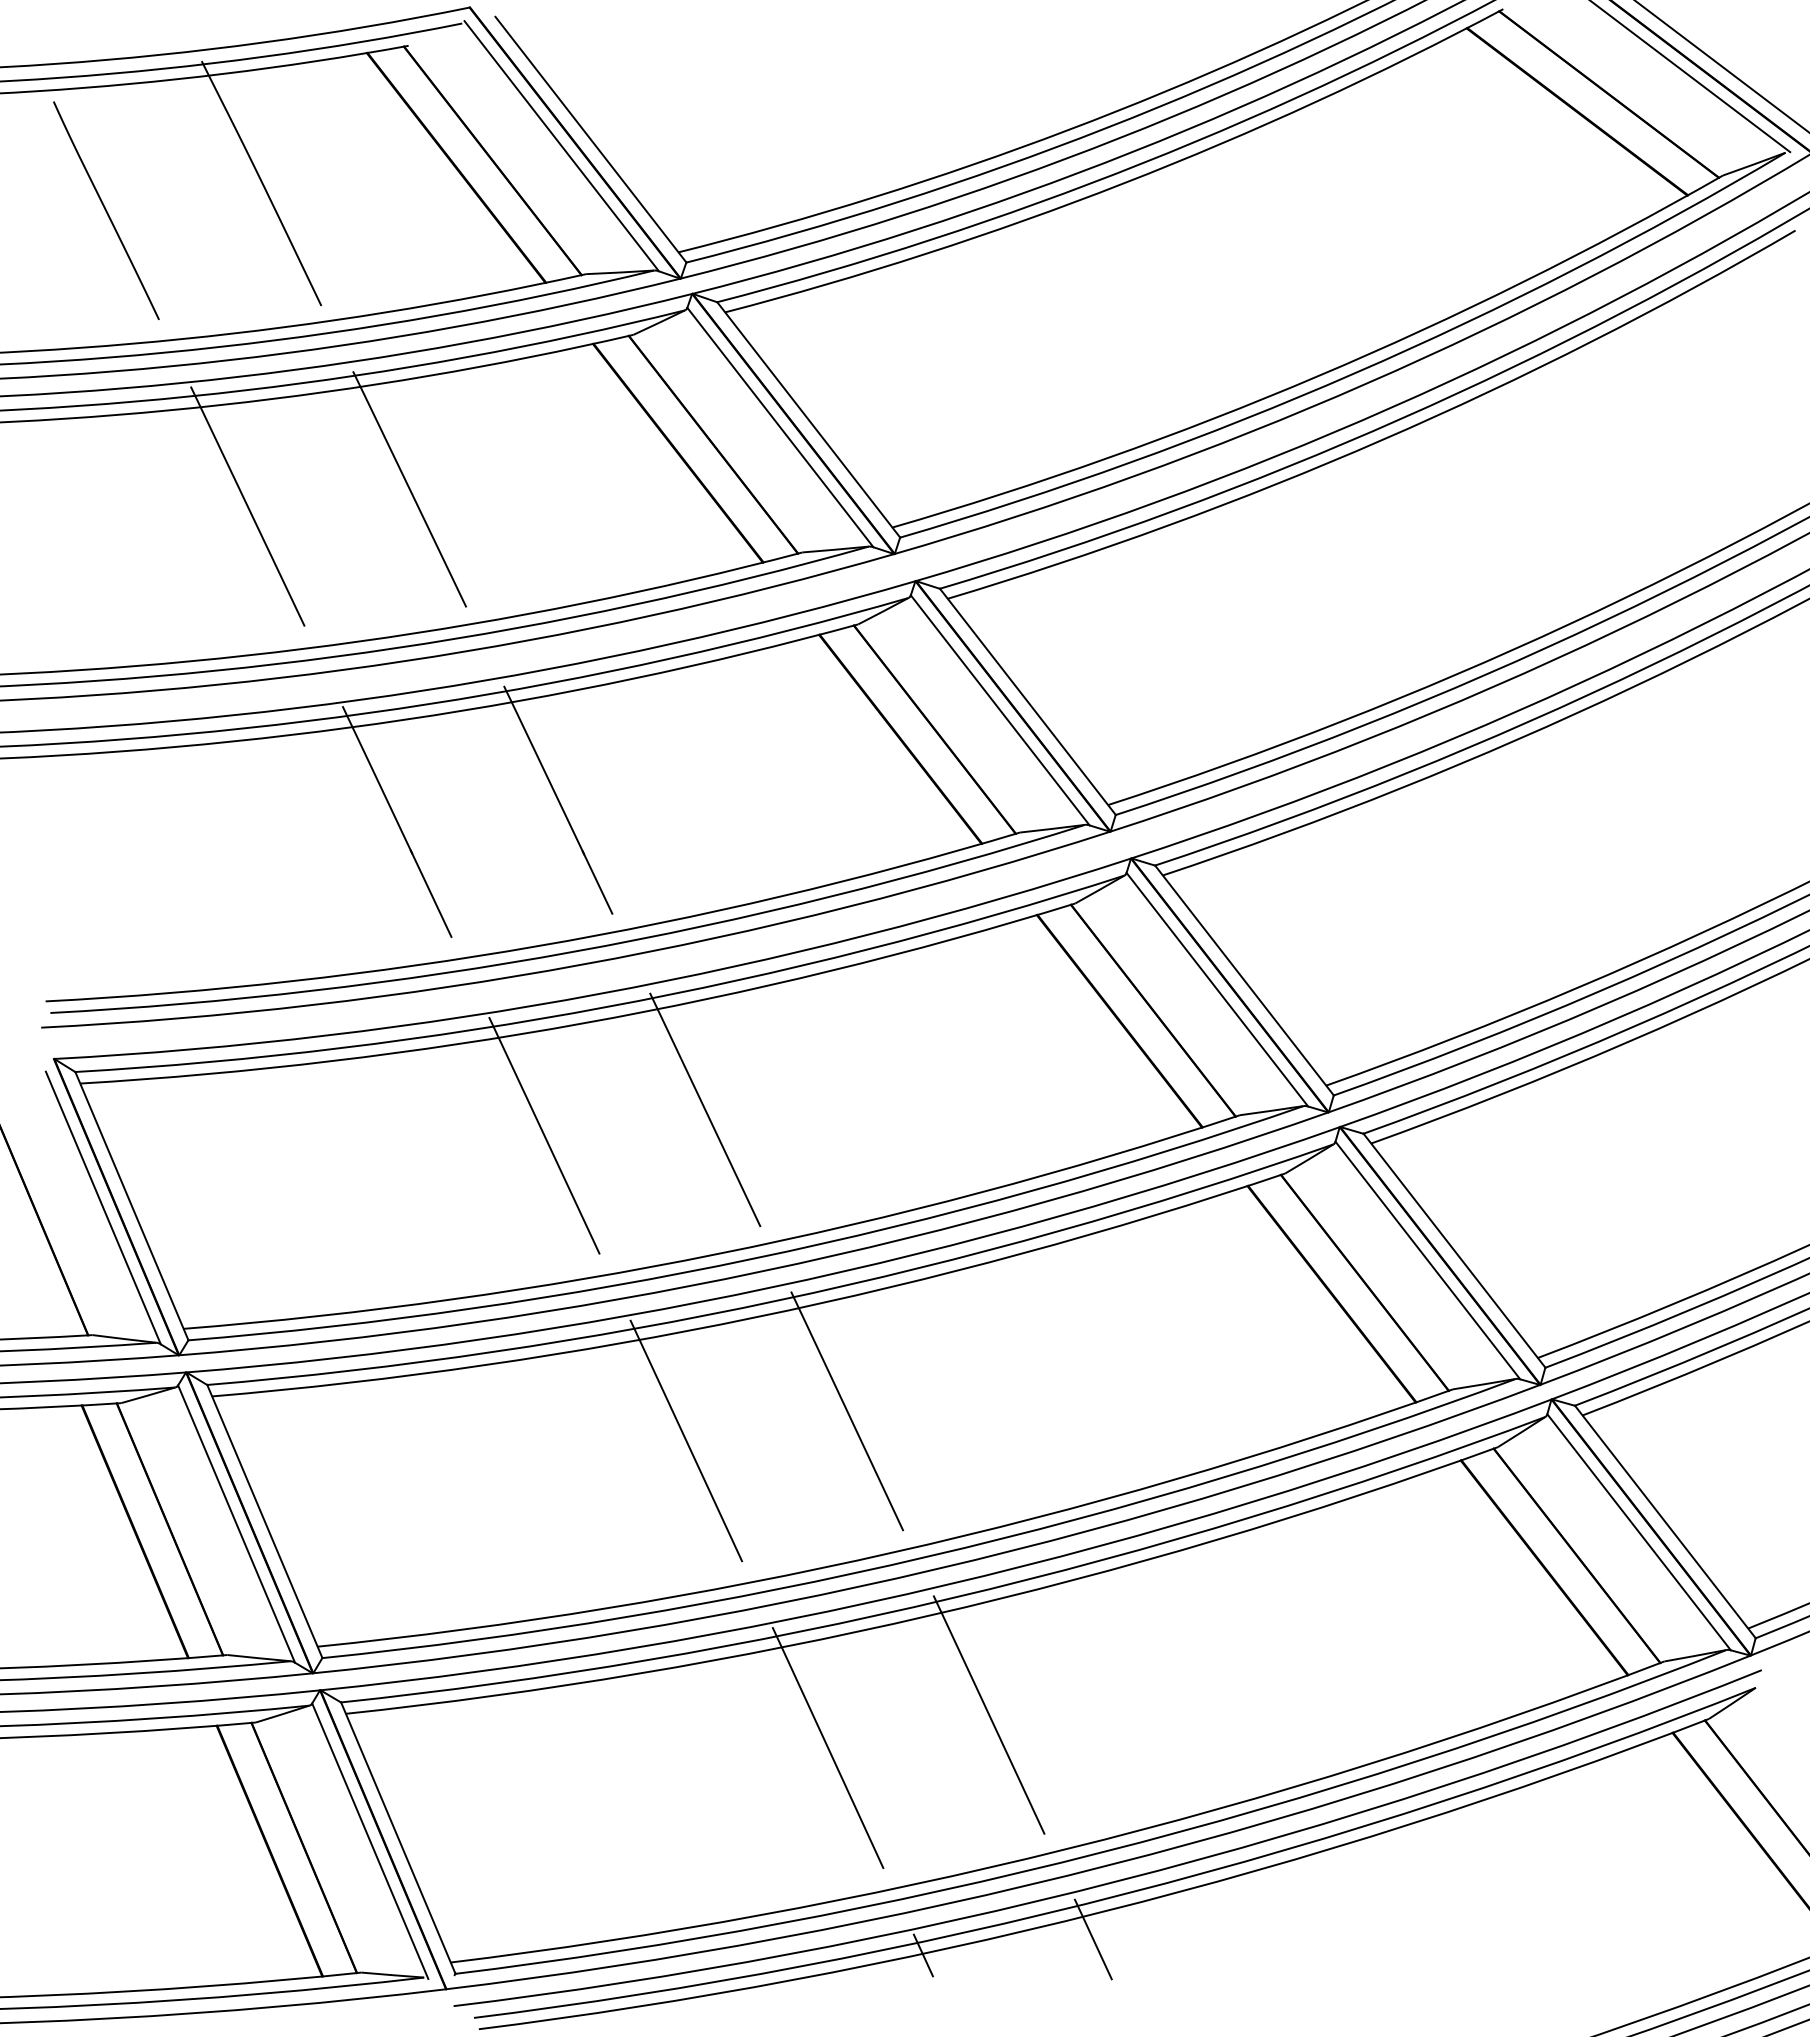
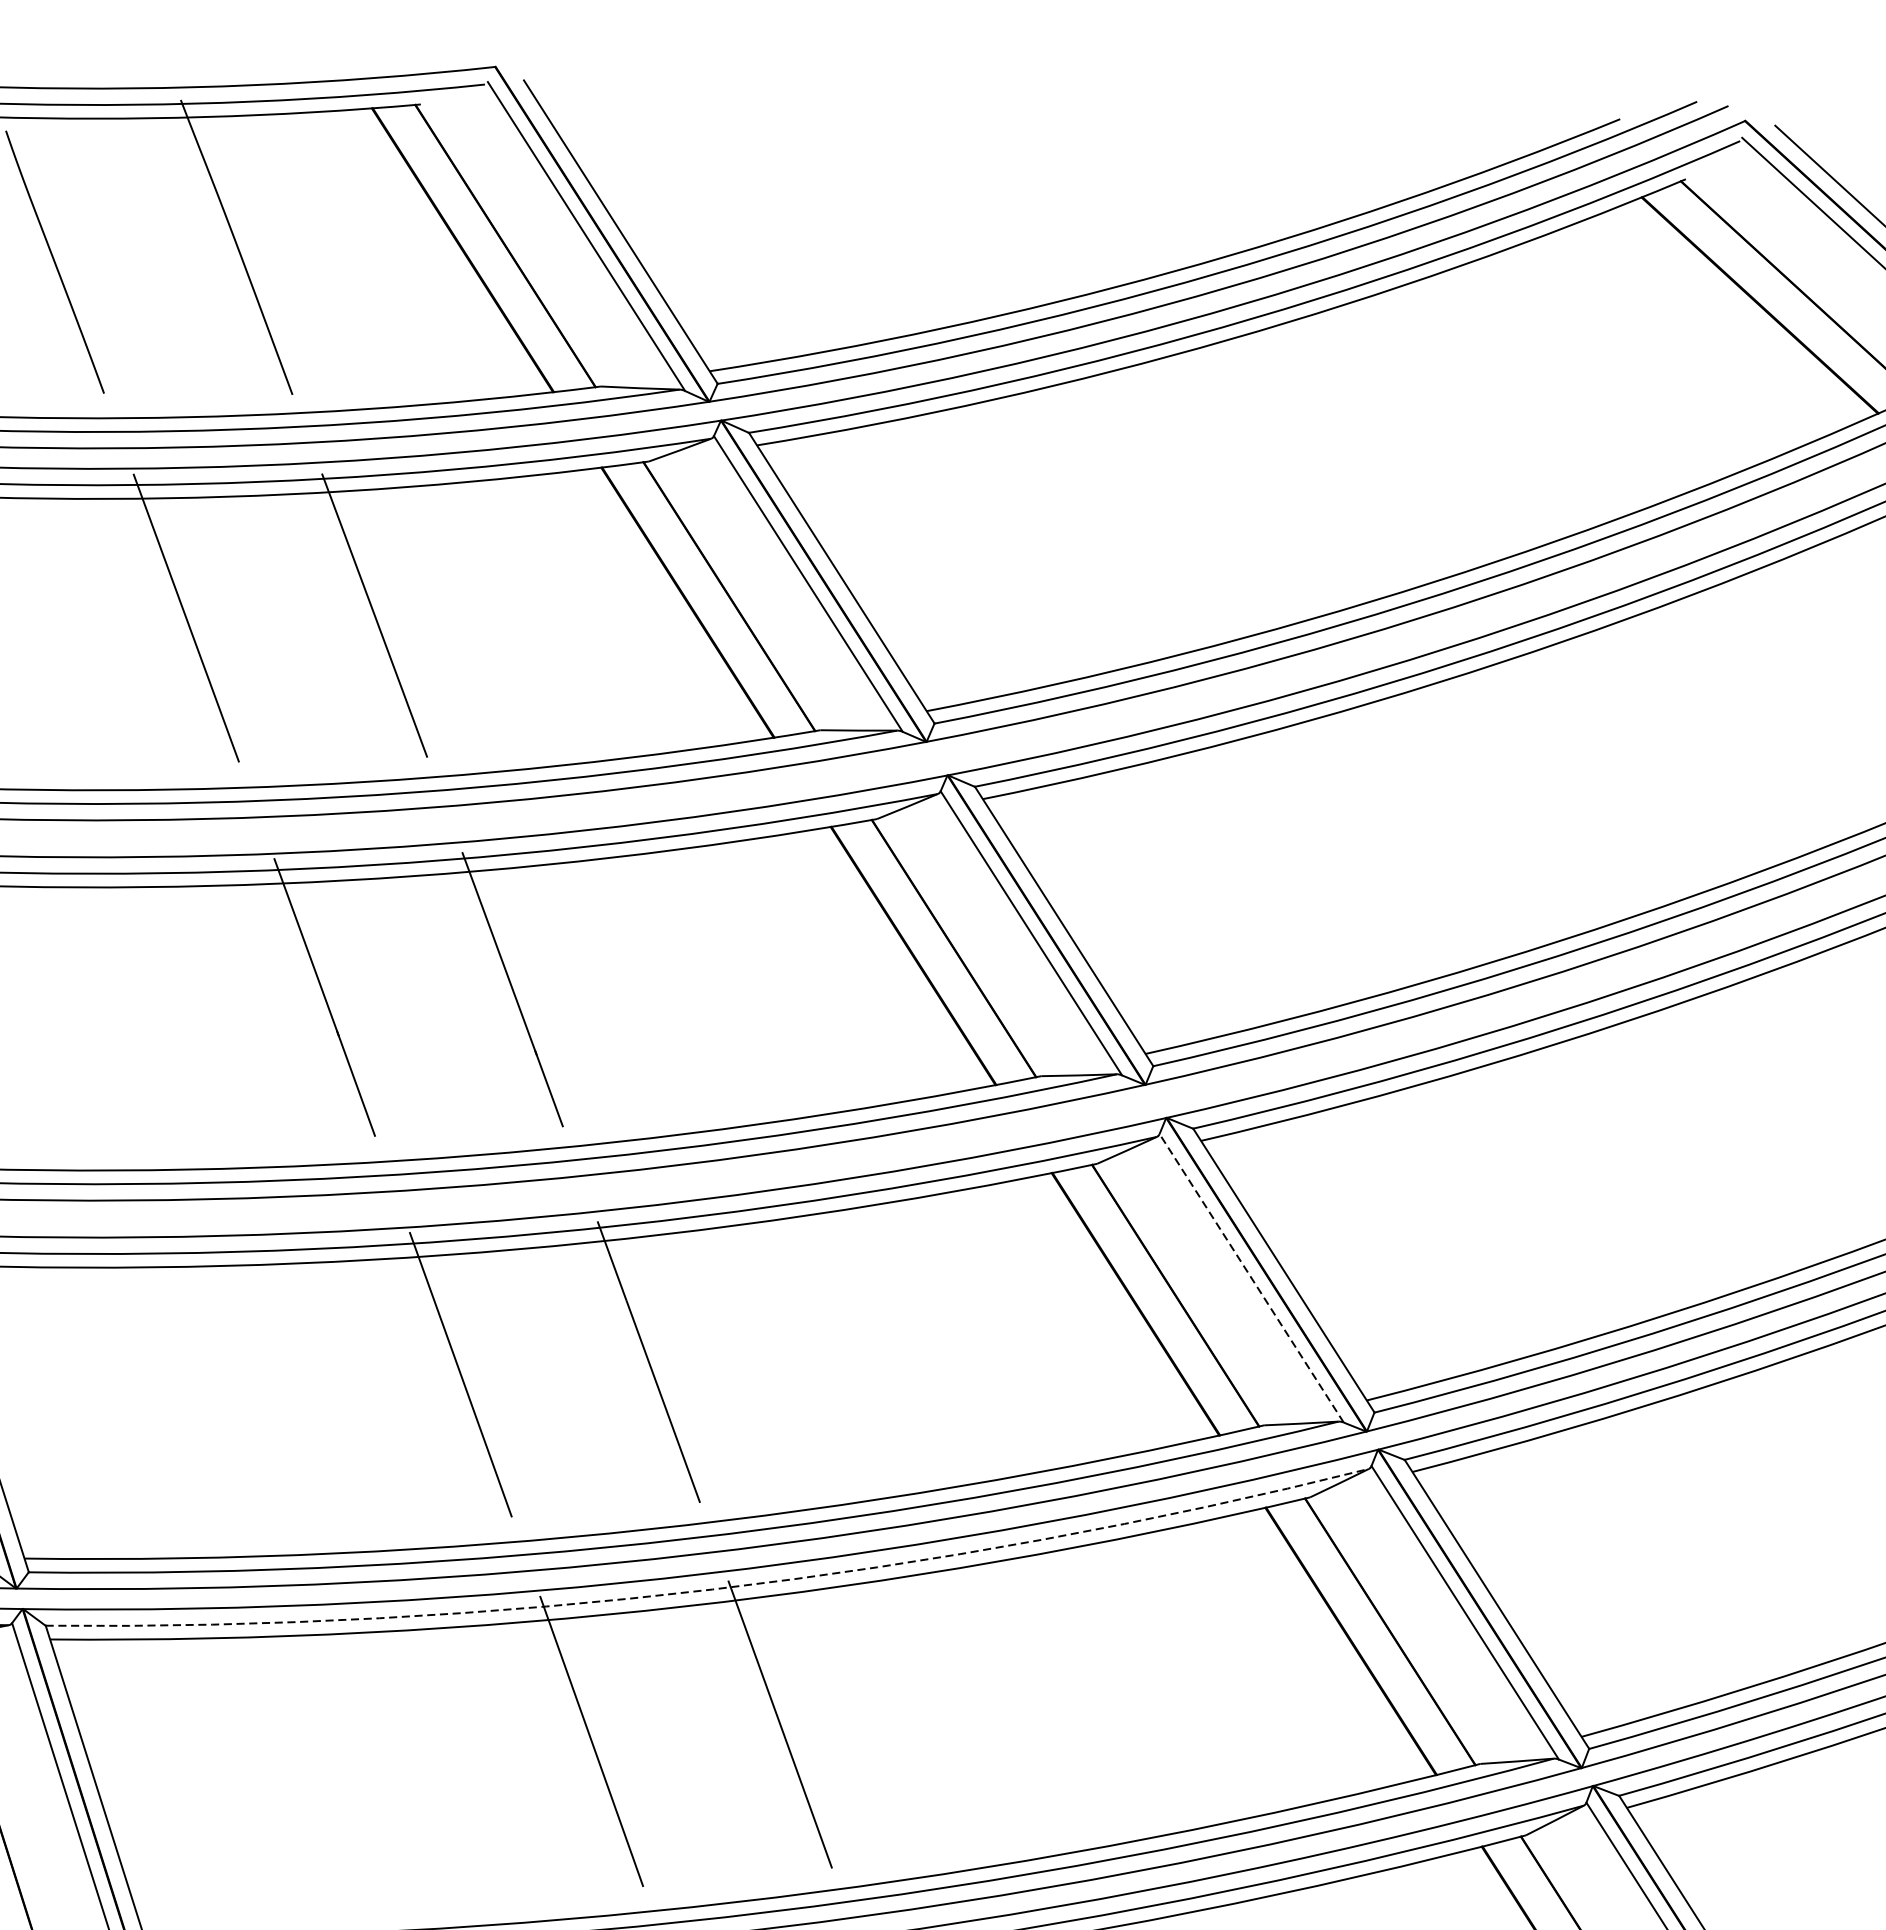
line: (1217, 989) -> (1251, 1278), solid -> dashed
arc: (778, 1300) -> (712, 1589), solid -> dashed

